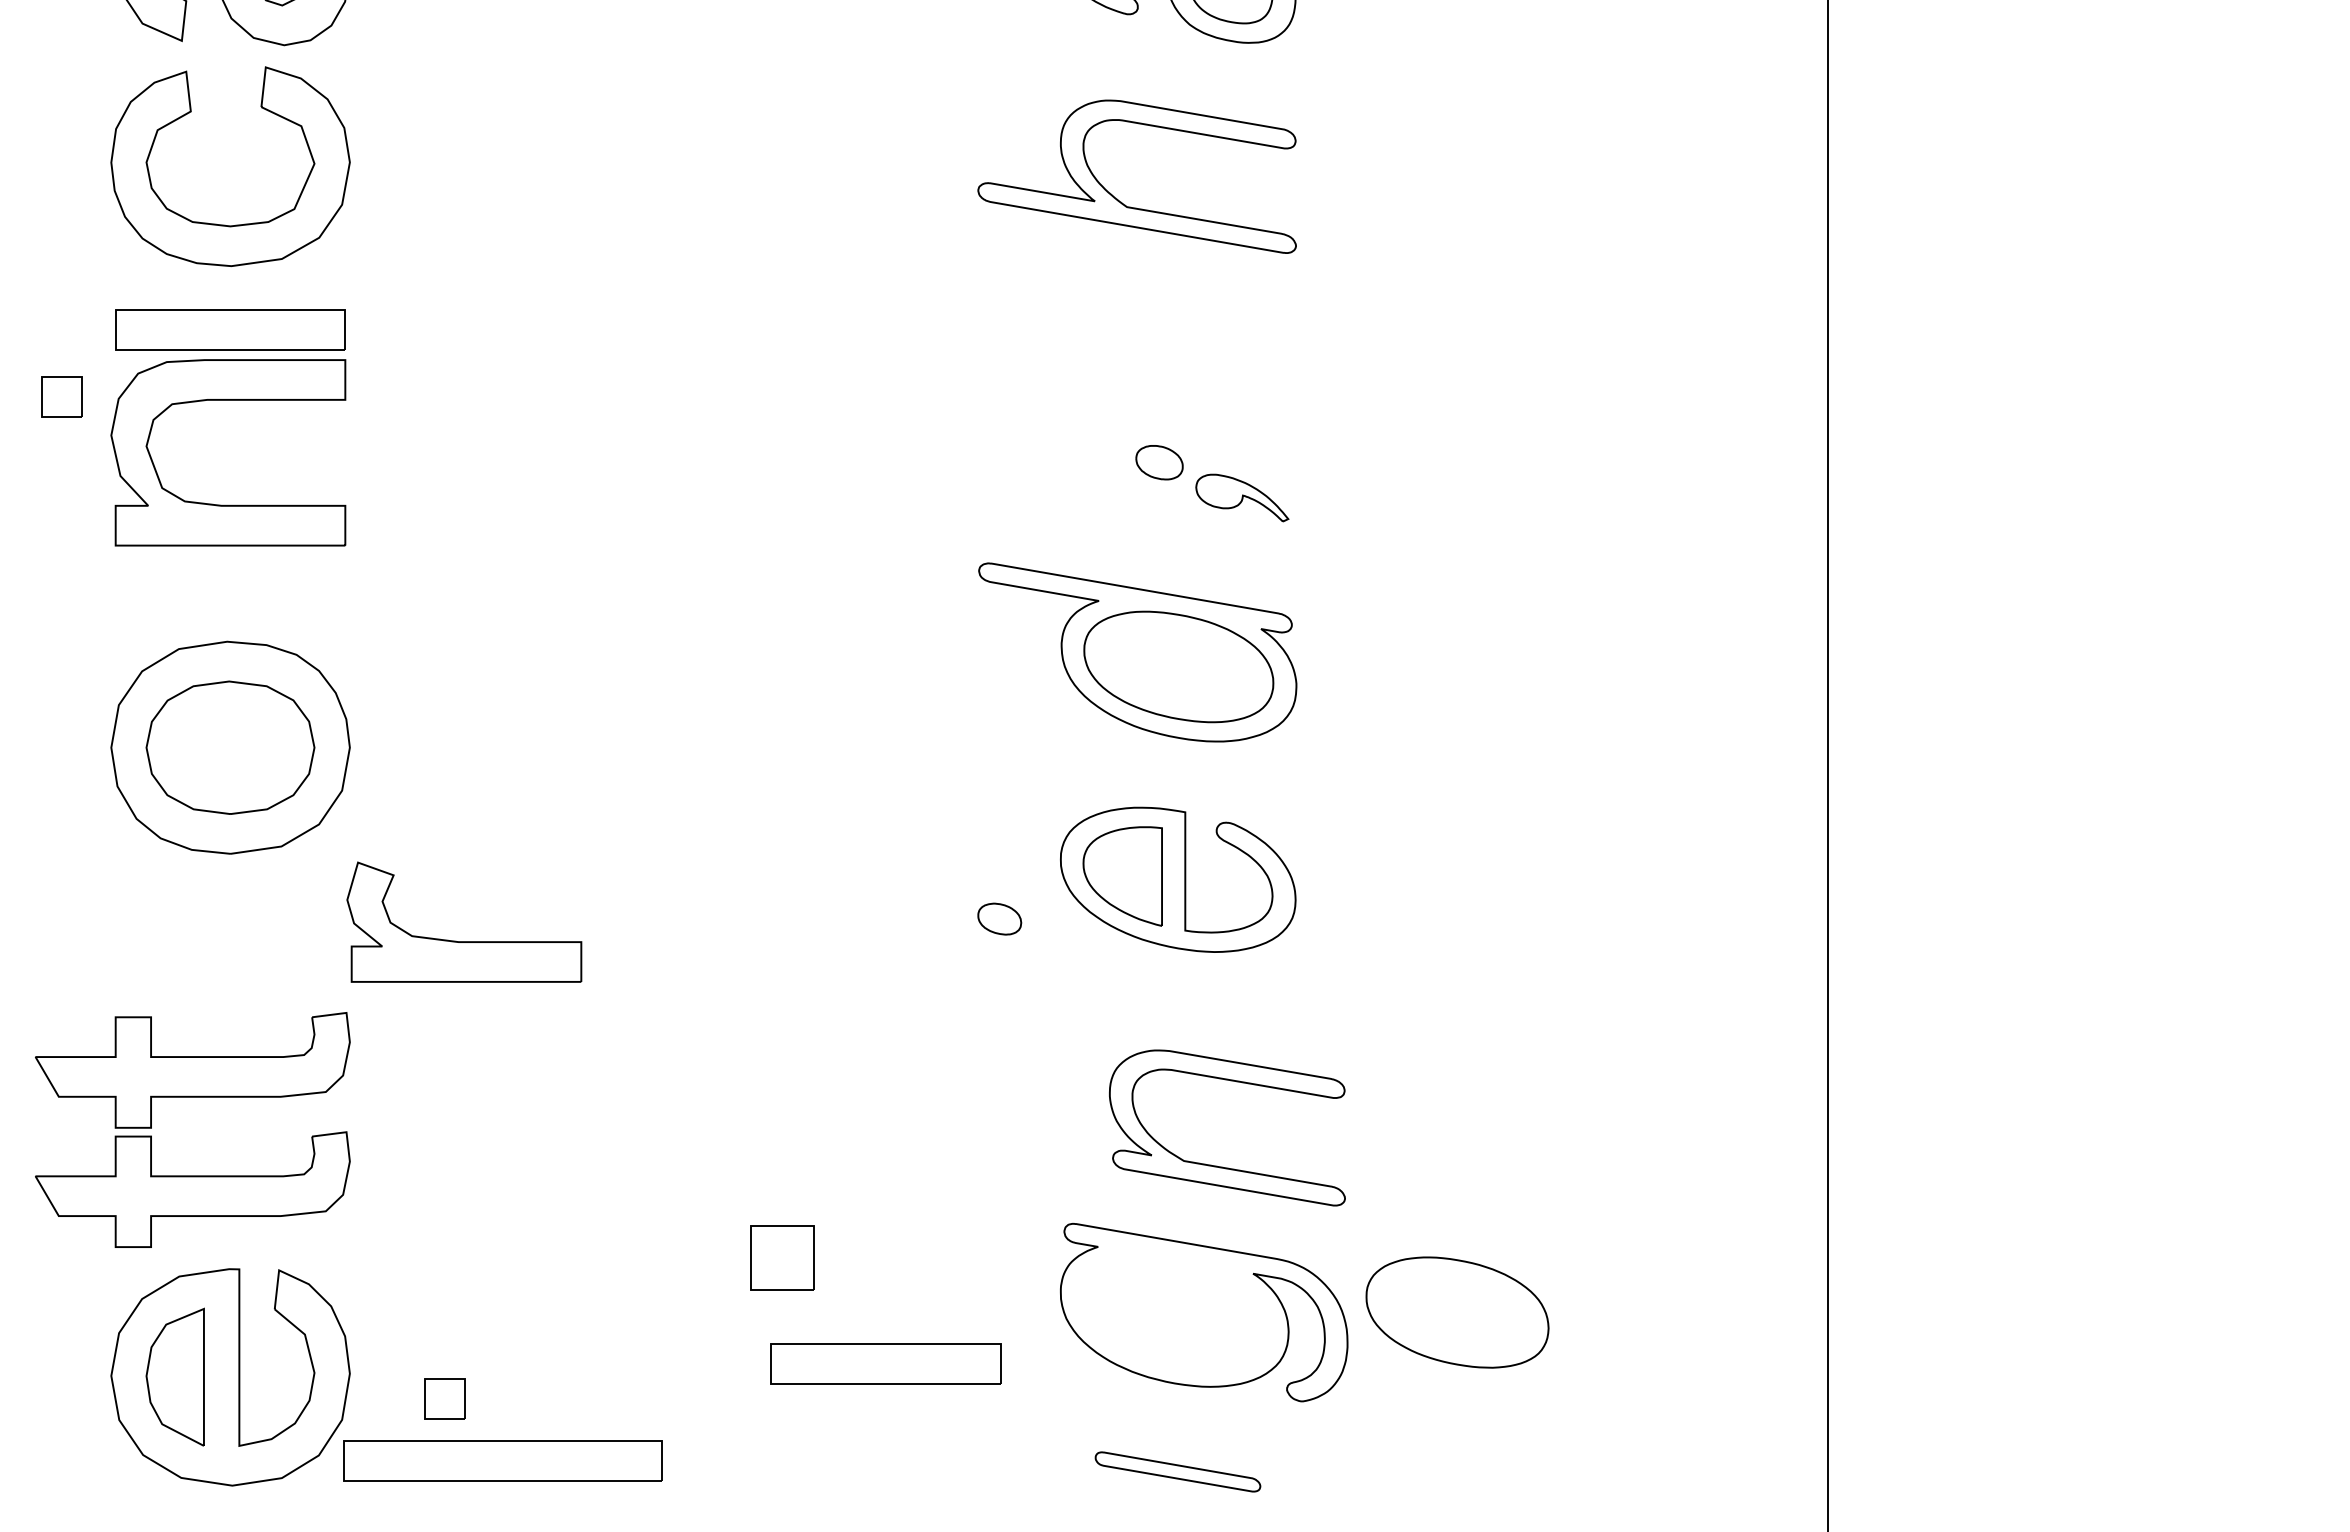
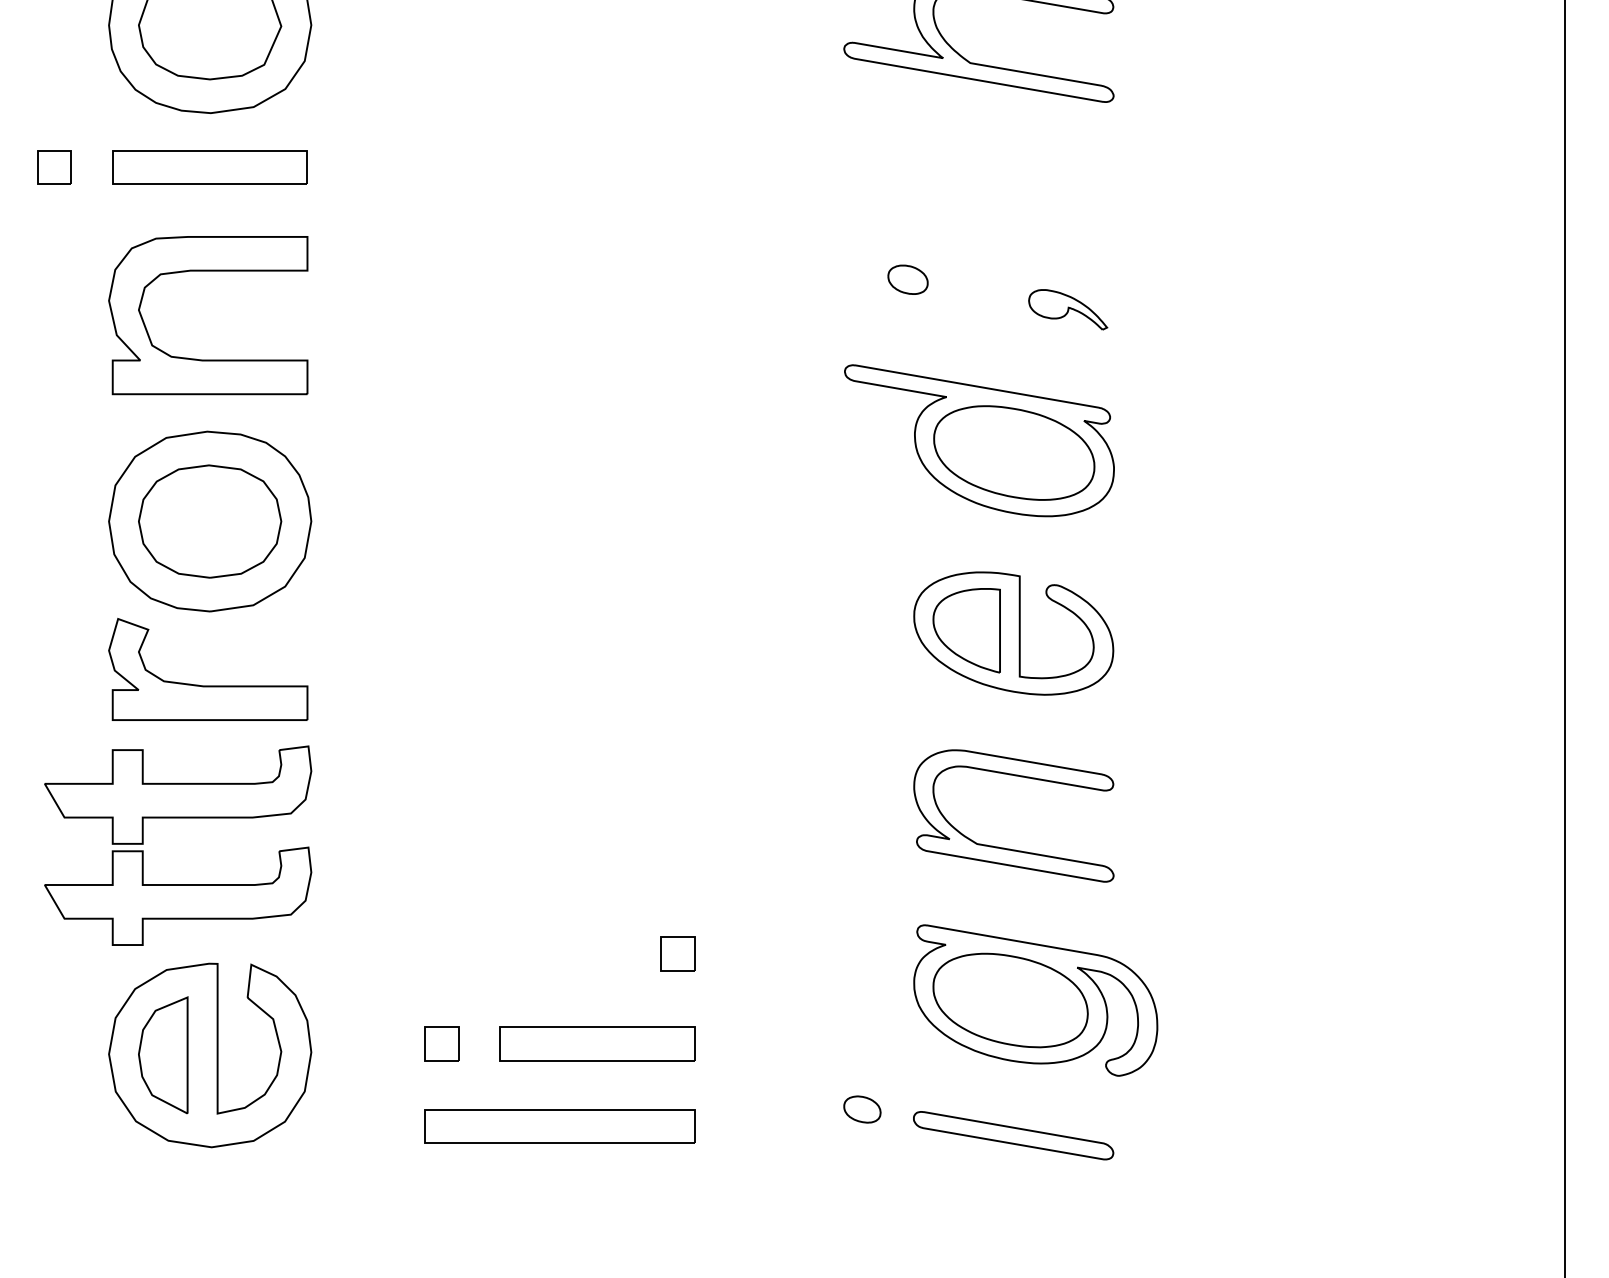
part: (61, 396) -> (54, 166), moved
part: (228, 400) -> (208, 271), moved
part: (1159, 462) -> (908, 279), moved
part: (999, 918) -> (862, 1109), moved
part: (464, 941) -> (208, 685), moved
part: (1217, 1165) -> (1005, 847), moved
part: (781, 1257) -> (677, 953), size x0.62
part: (1457, 1312) -> (1010, 1000), moved
part: (885, 1363) -> (596, 1043), moved
part: (444, 1398) -> (441, 1043), moved
part: (502, 1460) -> (559, 1125), moved
part: (1177, 1471) -> (1013, 1135), size x1.43

